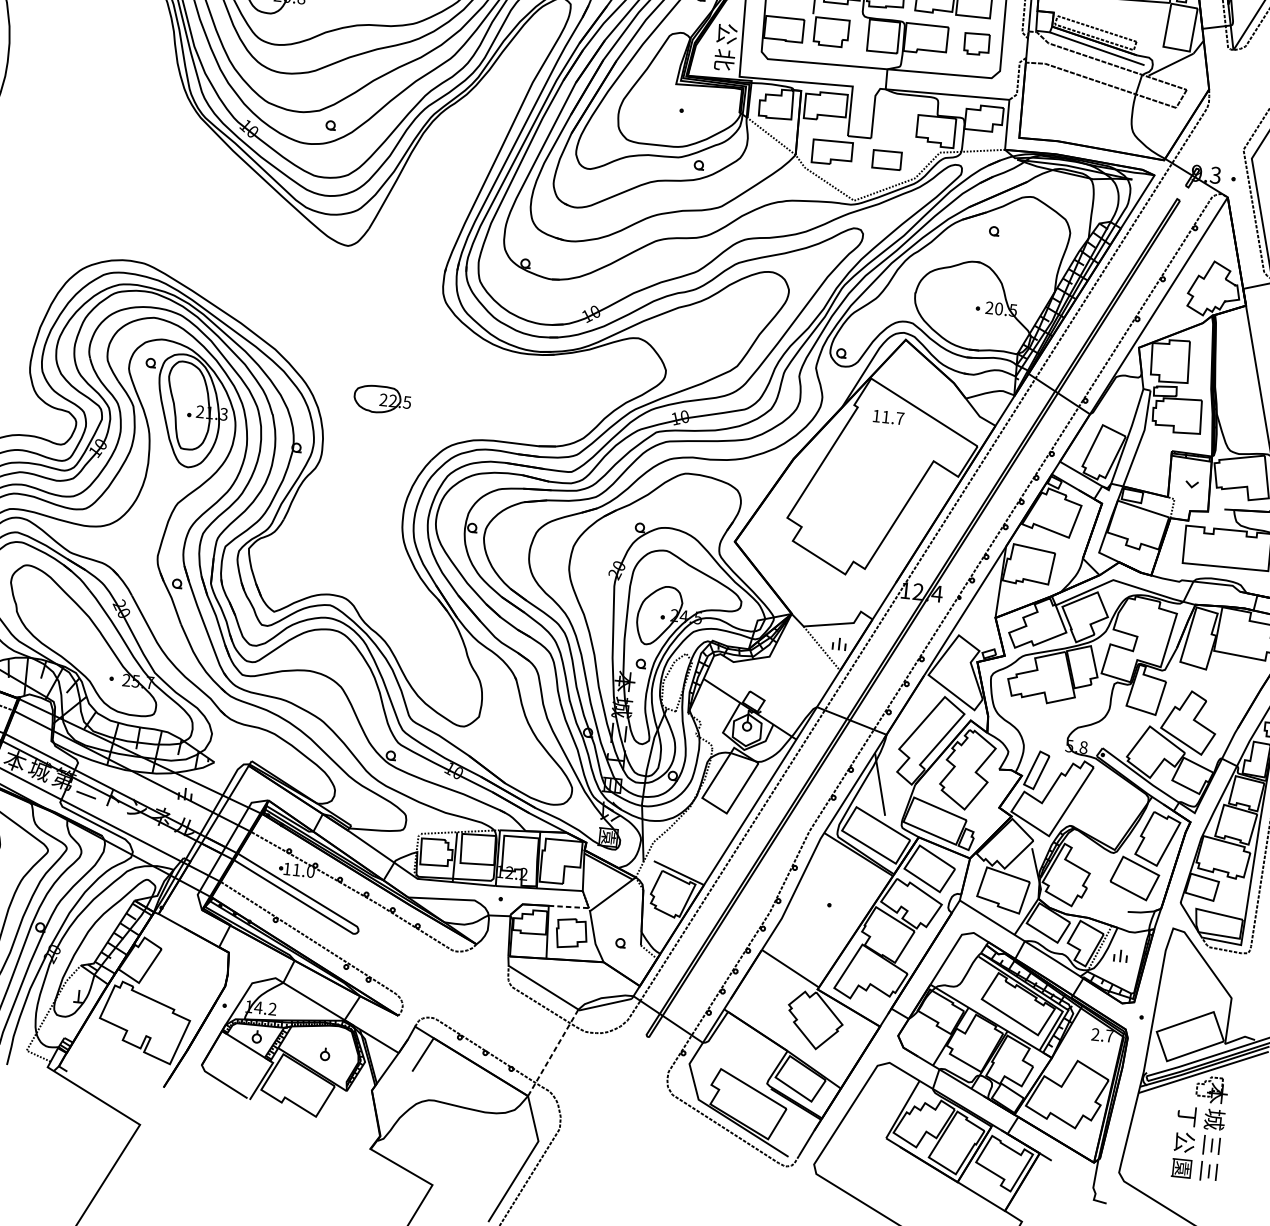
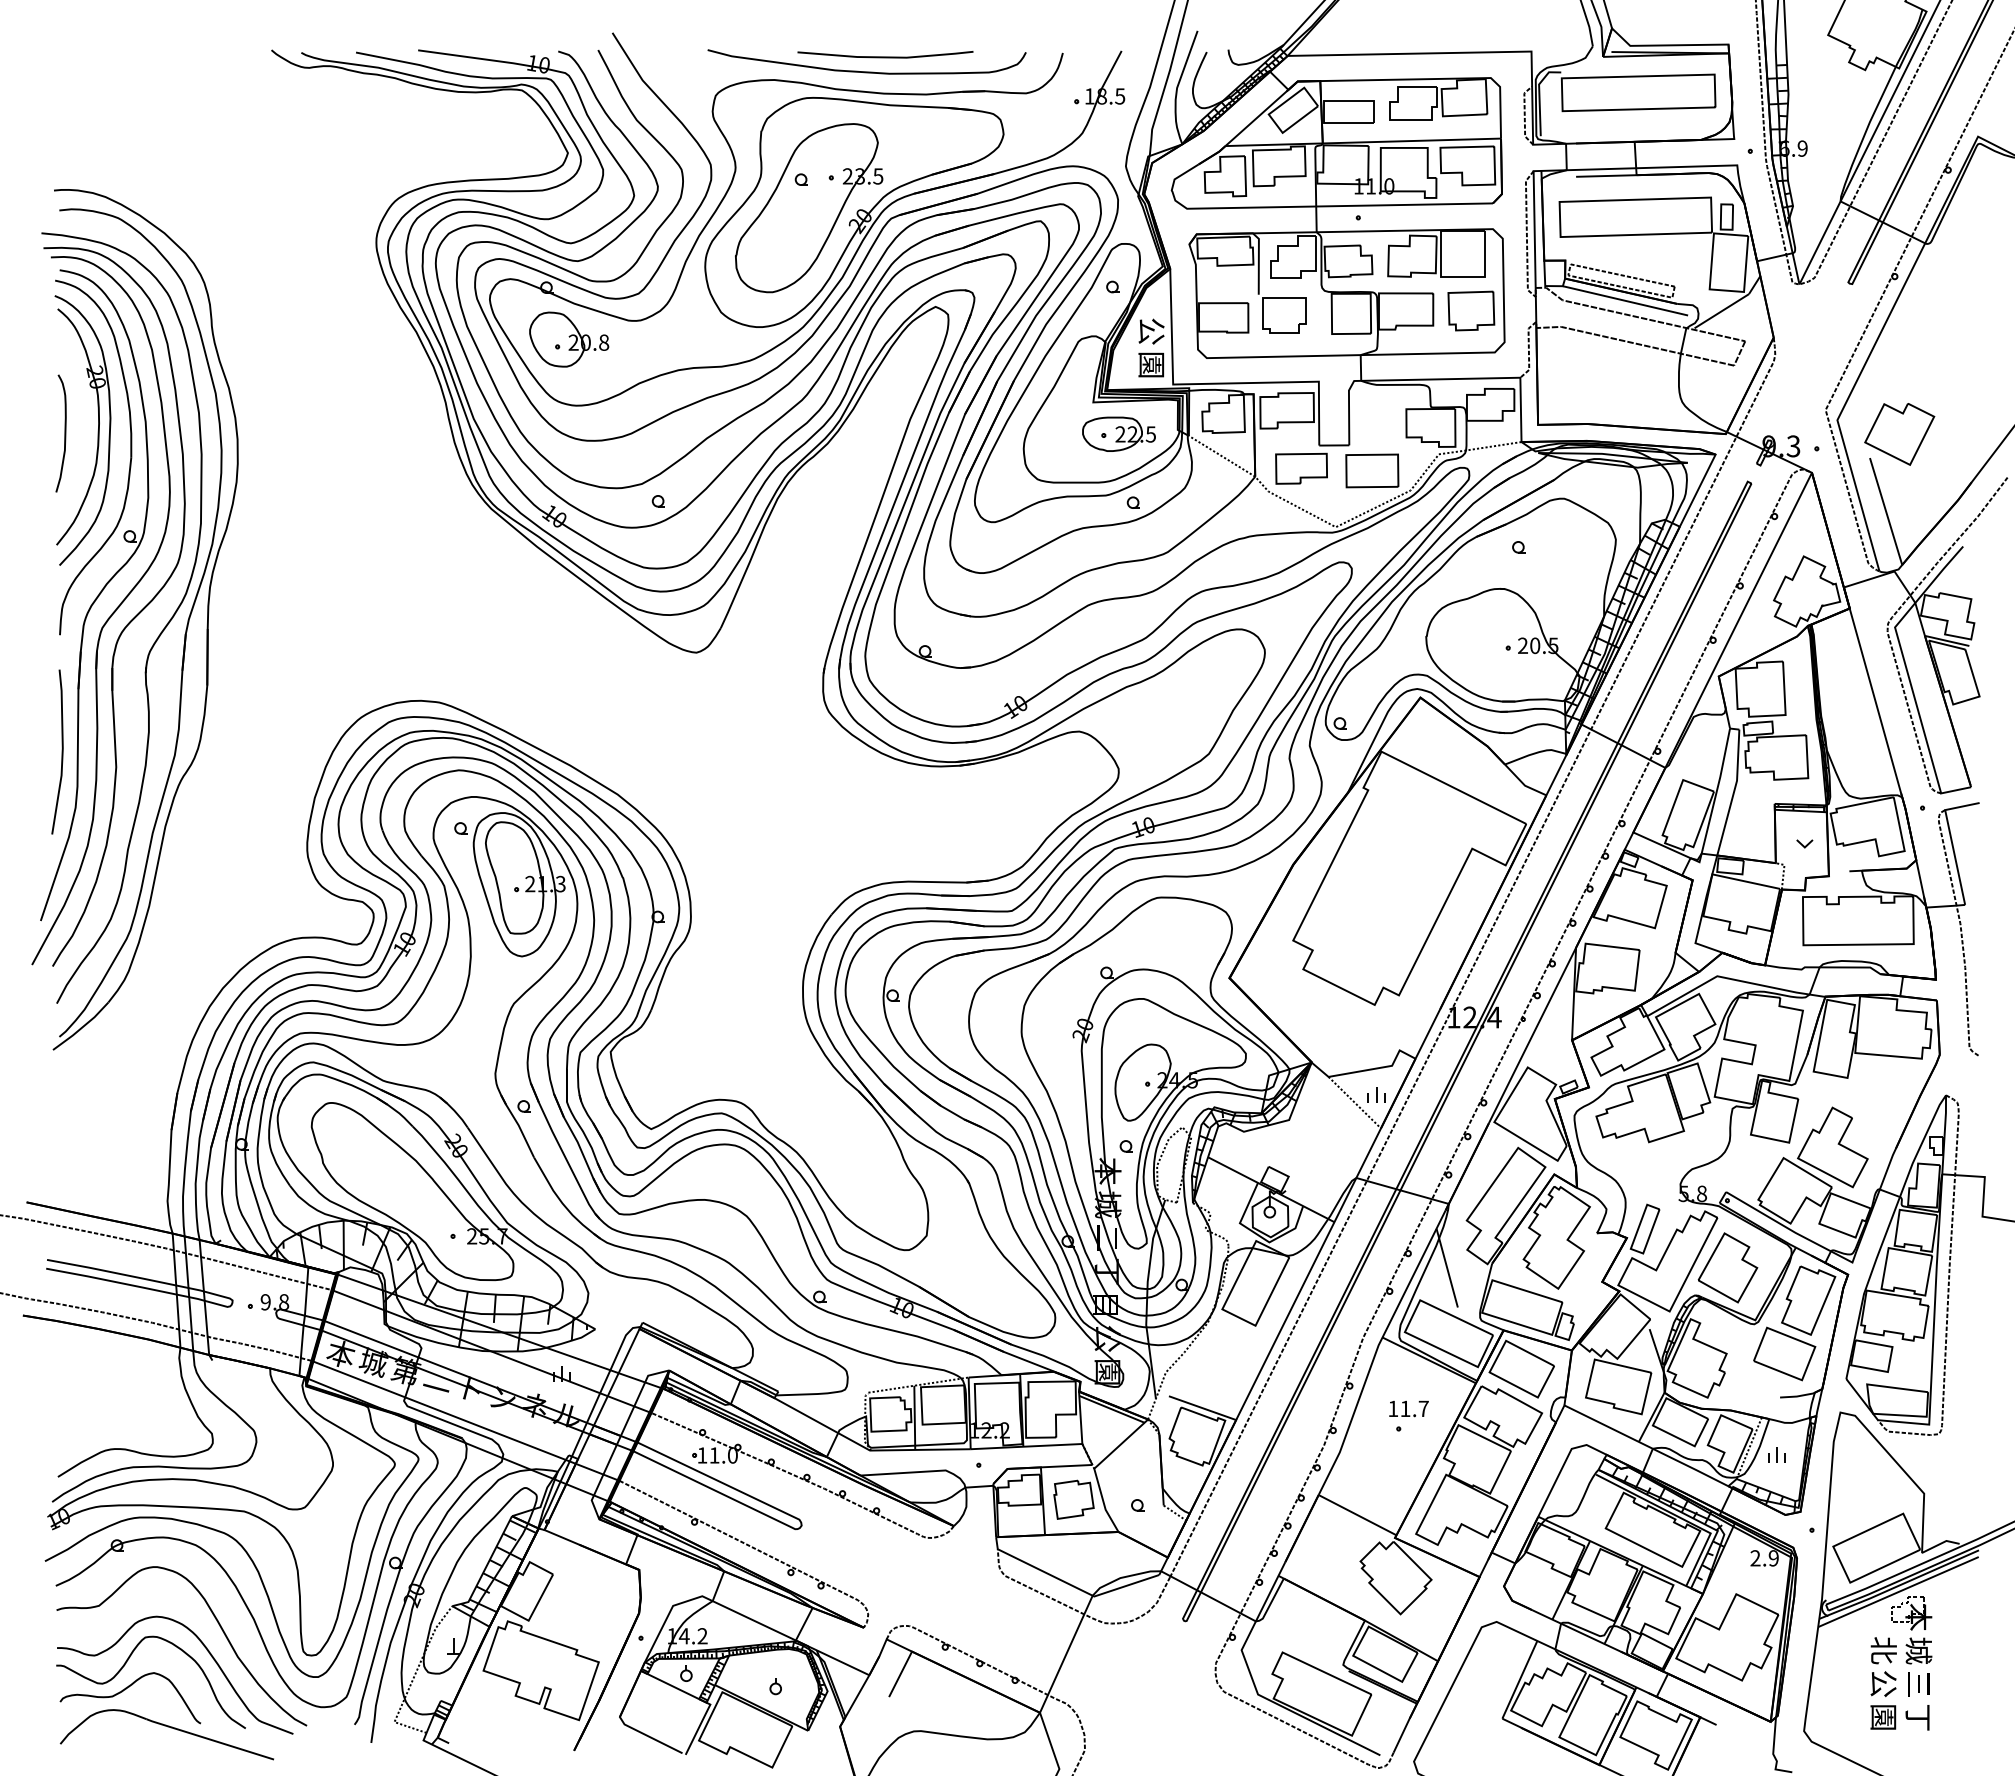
part: (976, 43) -> (1471, 310), size x1.43
text: (724, 59) -> (1151, 364), 北 -> 園
part: (887, 159) -> (1372, 470), size x1.43
part: (382, 399) -> (1118, 433), moved
text: (888, 417) -> (1408, 1408), moved
part: (1097, 806) -> (1727, 1267), added
line: (568, 907) -> (1066, 1466), dashed -> solid
text: (1109, 1036) -> (1773, 1558), 2.7 -> 2.9
line: (553, 1053) -> (1066, 1654), dashed -> solid
text: (1187, 1116) -> (1883, 1650), 丁 -> 北
text: (1208, 1171) -> (1917, 1717), 三 -> 丁

